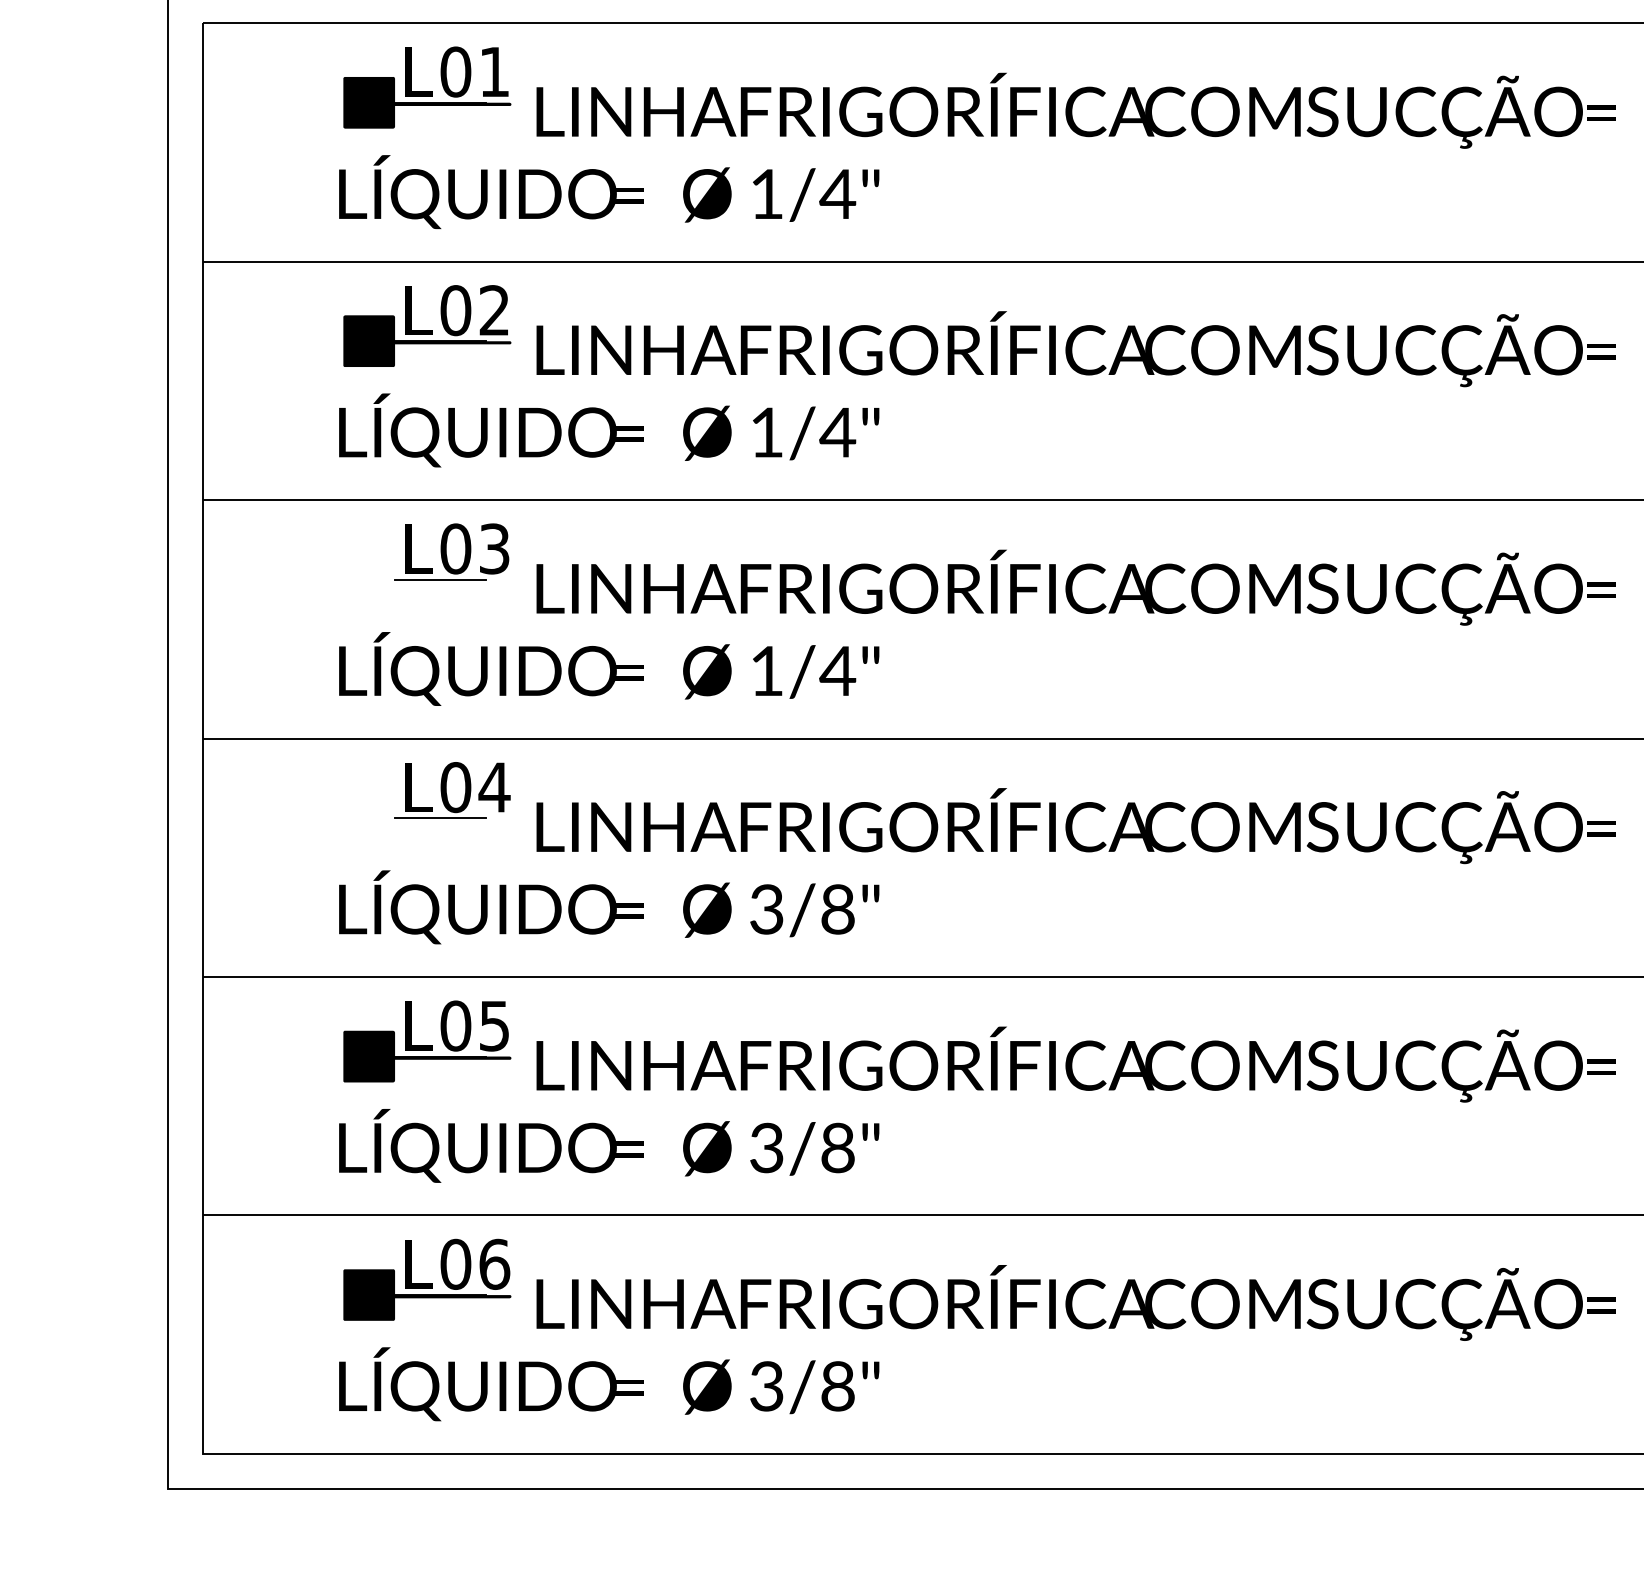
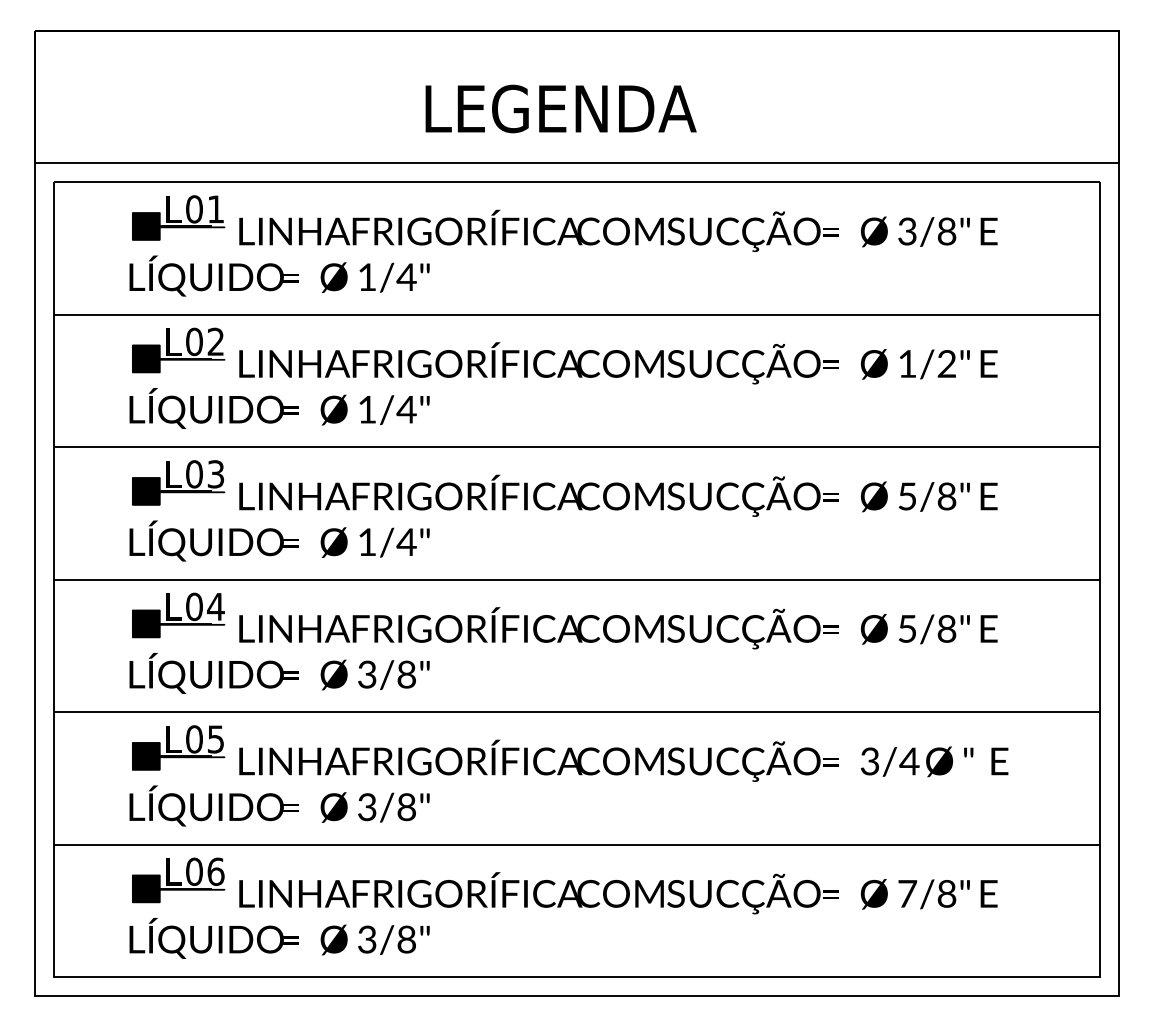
fill: (427, 579) -> (178, 491), added
fill: (427, 817) -> (178, 623), added

